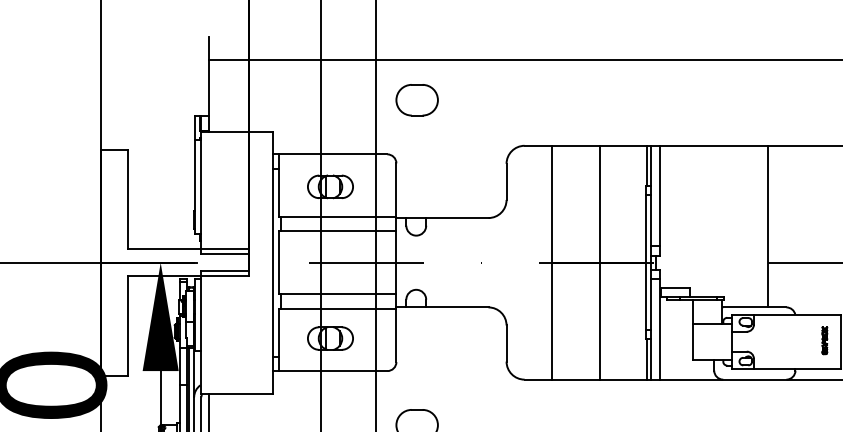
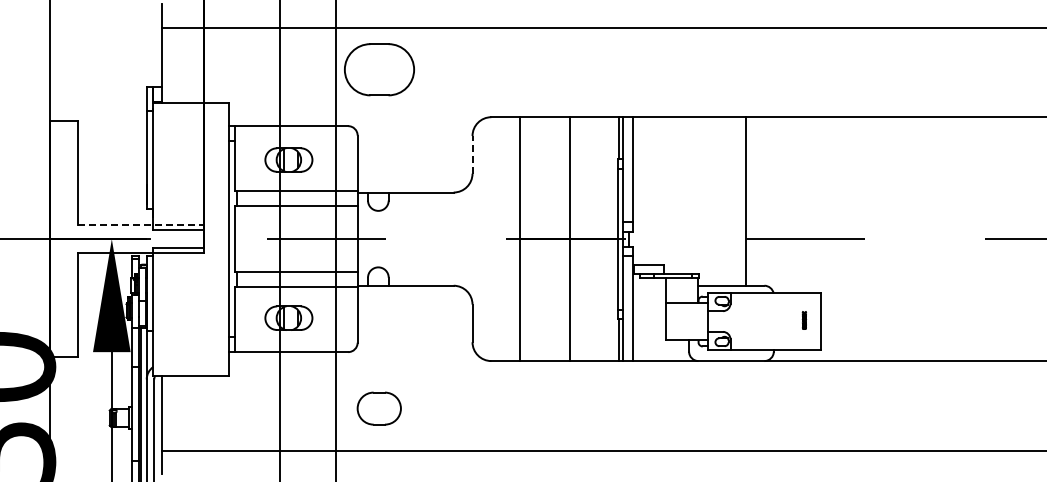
part: (416, 100) -> (378, 69), size x1.6
line: (506, 181) -> (472, 154), solid -> dashed
line: (189, 249) -> (141, 225), solid -> dashed
part: (824, 340) -> (804, 320), size x0.6

